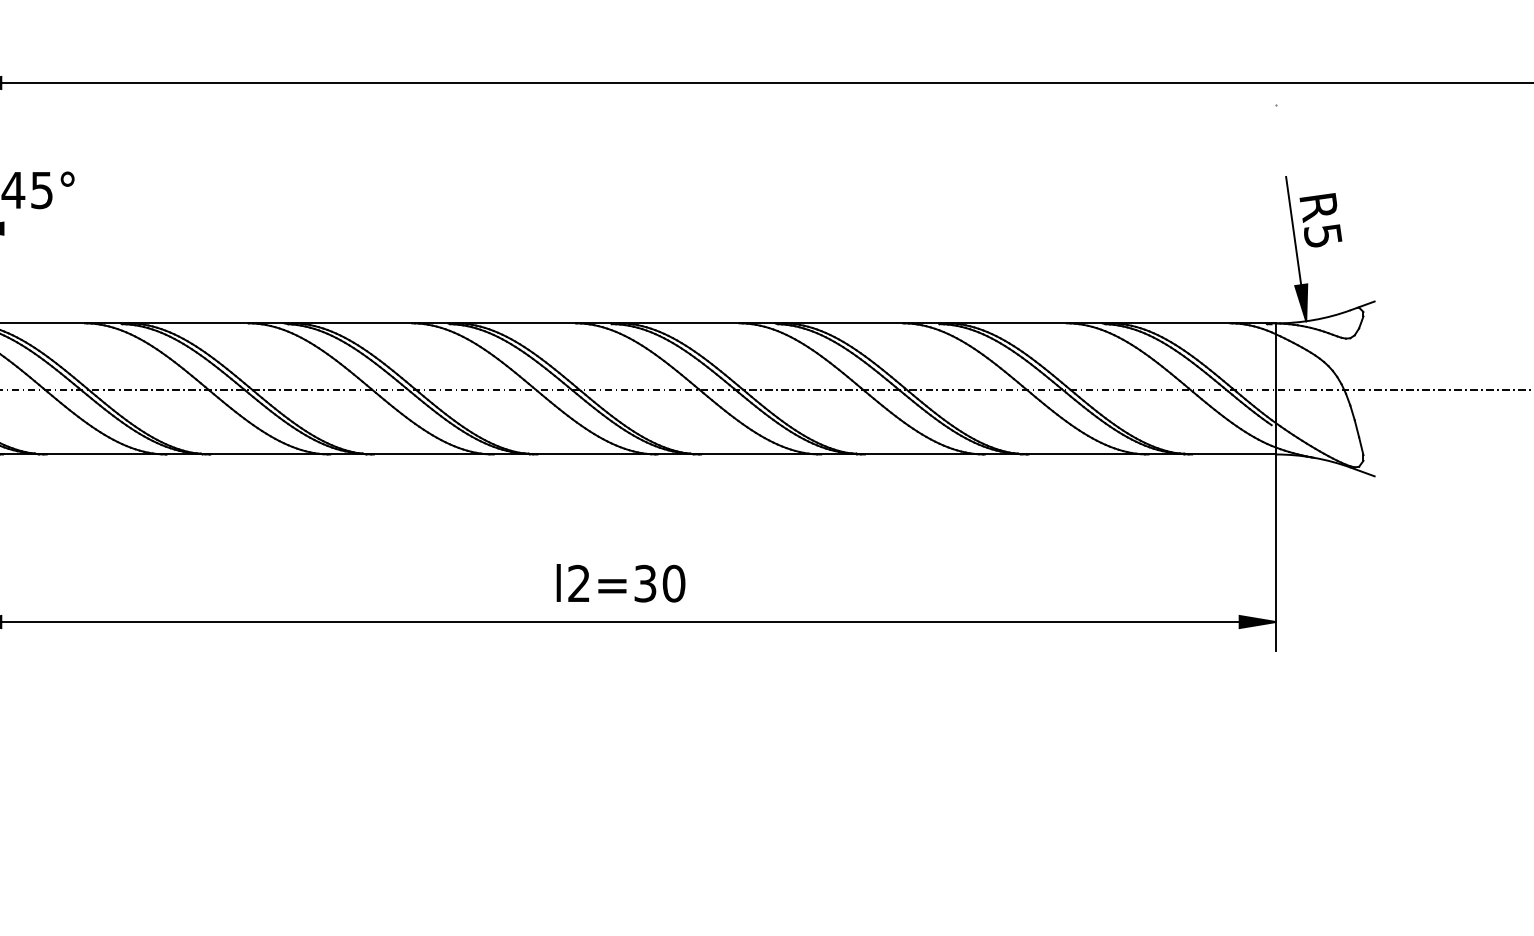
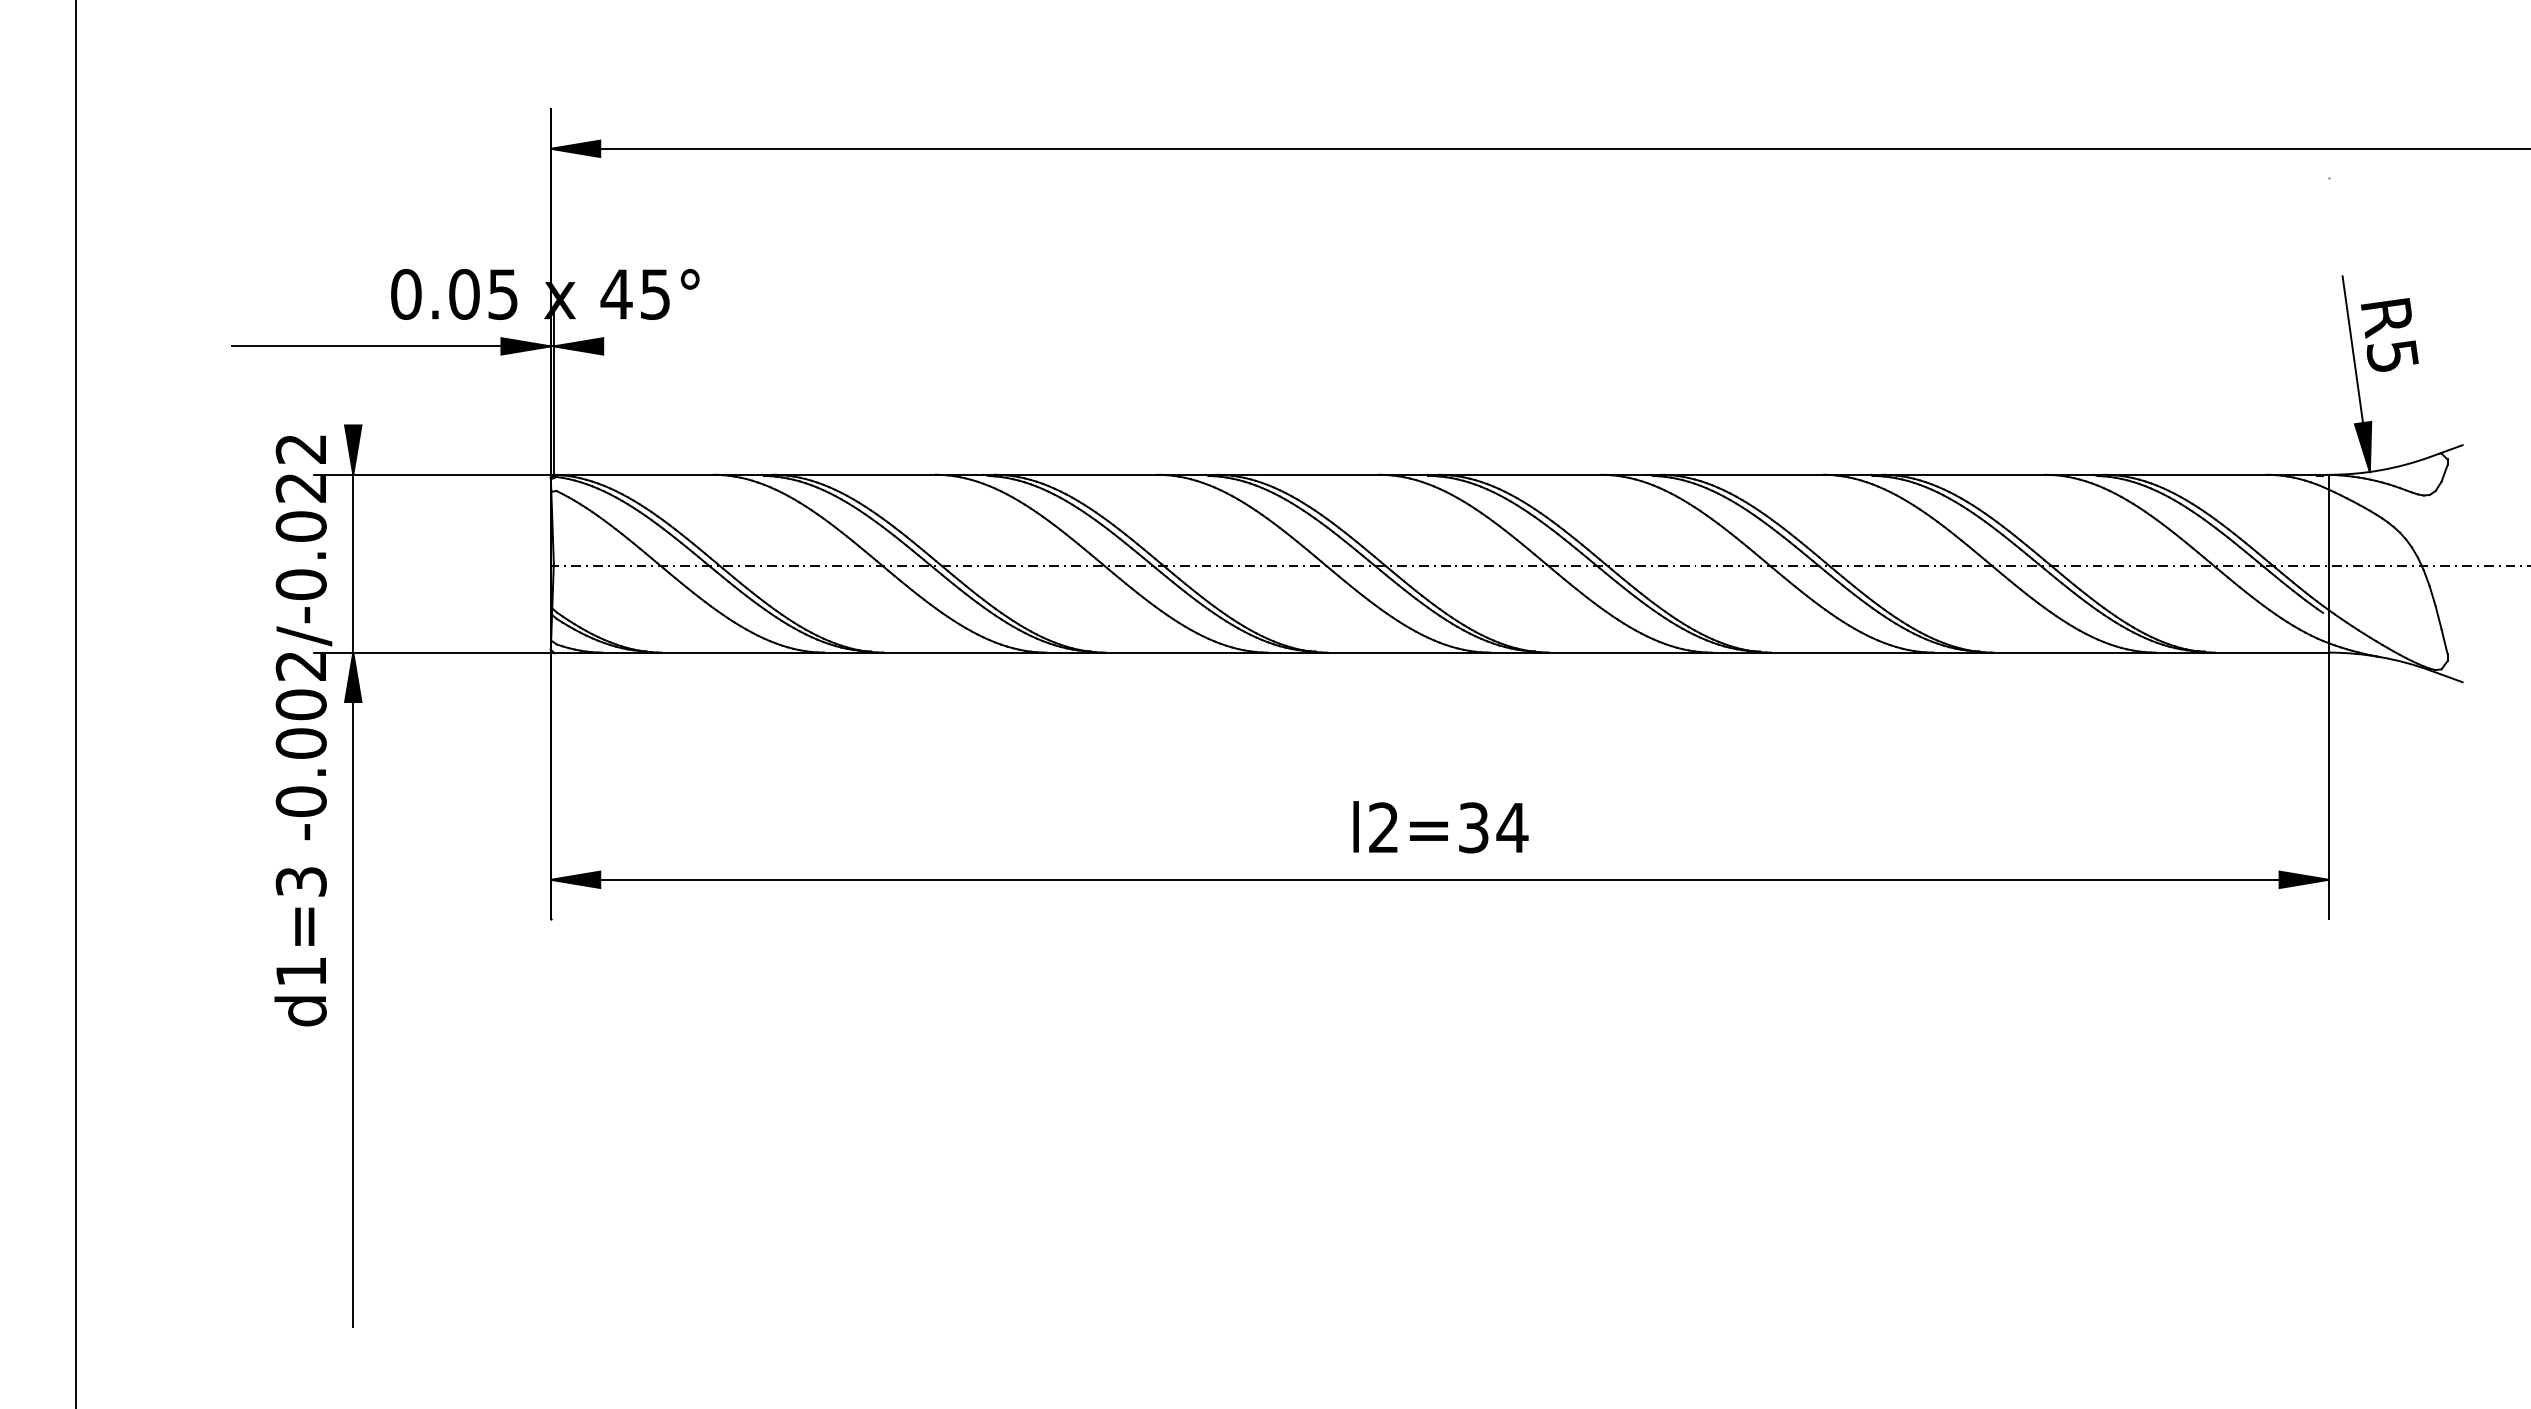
text: (674, 583) -> (1512, 827), l2=30 -> l2=34

